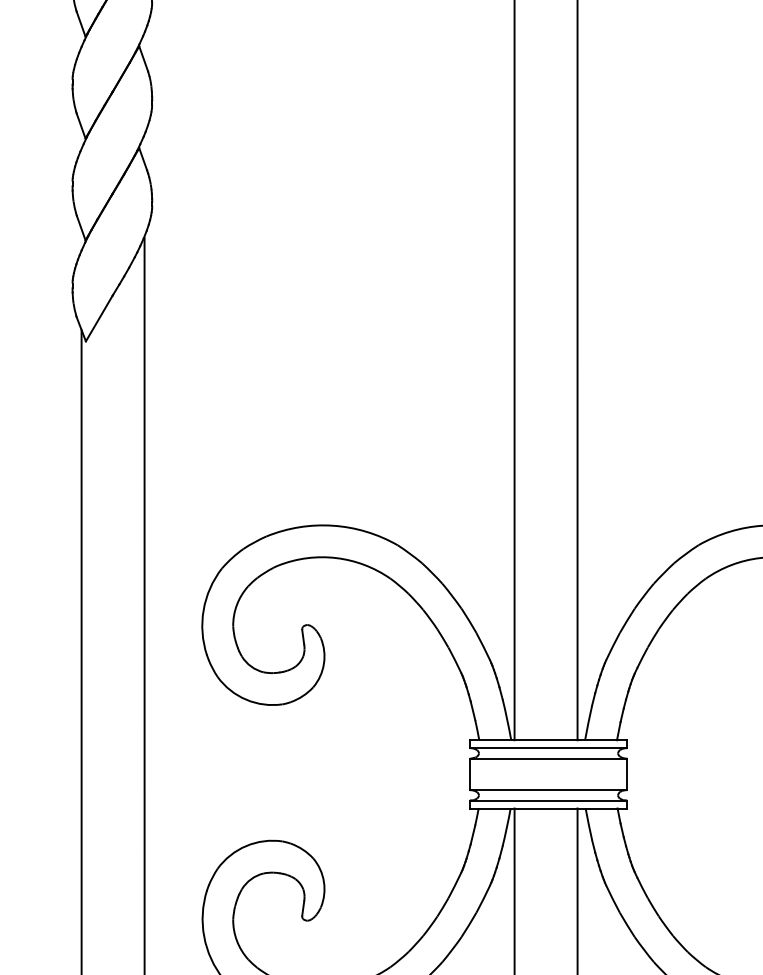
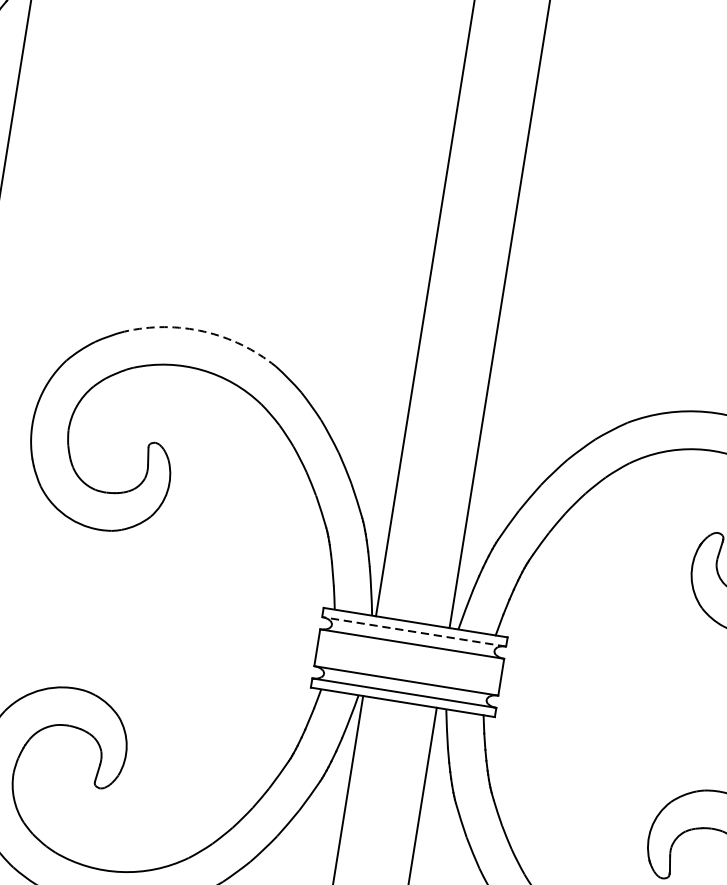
arc: (333, 525) -> (204, 331), solid -> dashed
line: (548, 748) -> (414, 632), solid -> dashed

